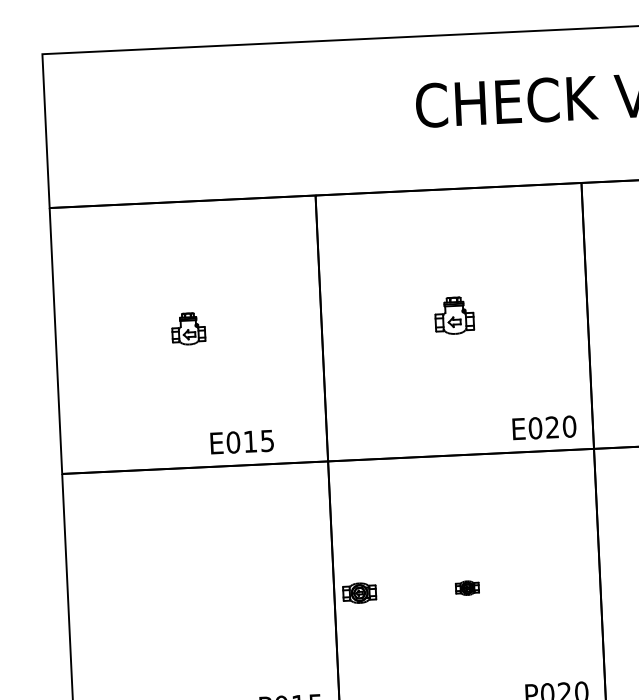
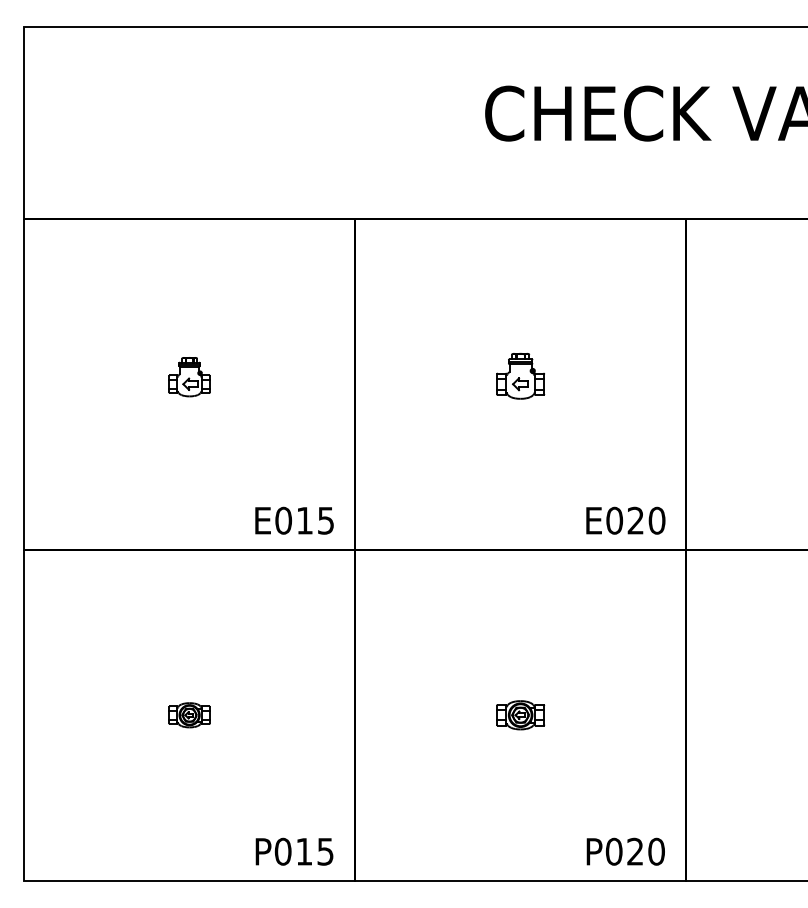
text: (242, 441) -> (294, 520), moved
part: (467, 588) -> (520, 715), size x1.67
part: (359, 593) -> (189, 715), moved

